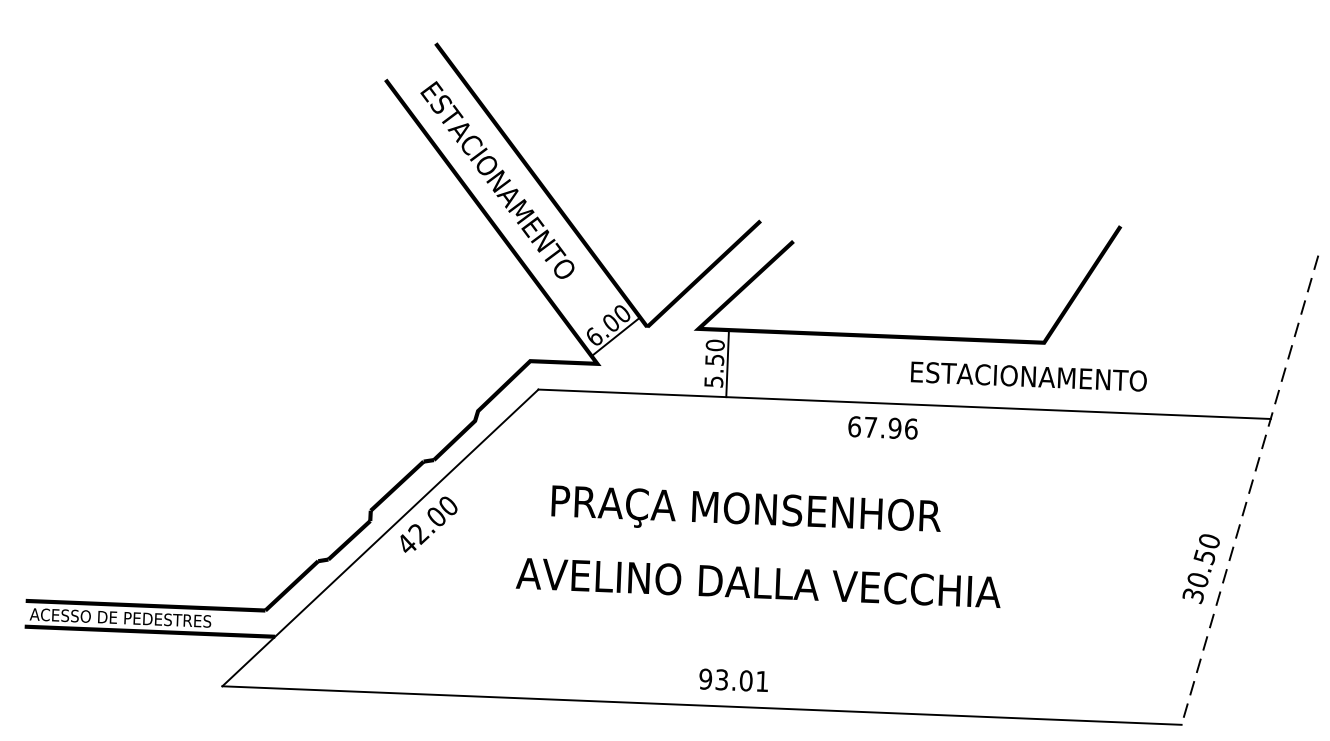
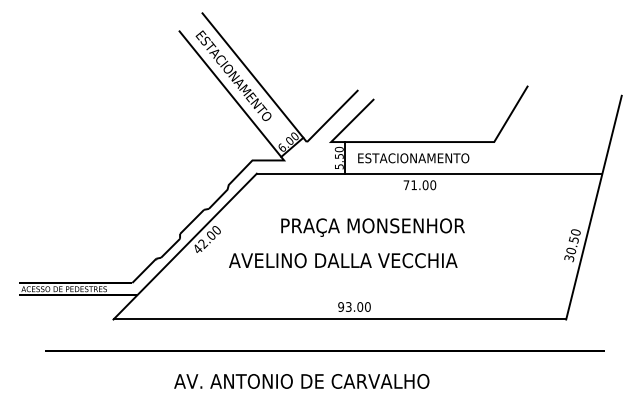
text: (1028, 376) -> (413, 158), moved
text: (882, 428) -> (419, 185), 67.96 -> 71.00
line: (1248, 491) -> (593, 208), dashed -> solid
text: (745, 512) -> (372, 227), moved
text: (759, 582) -> (343, 260), moved
text: (761, 680) -> (367, 306), 93.01 -> 93.00

